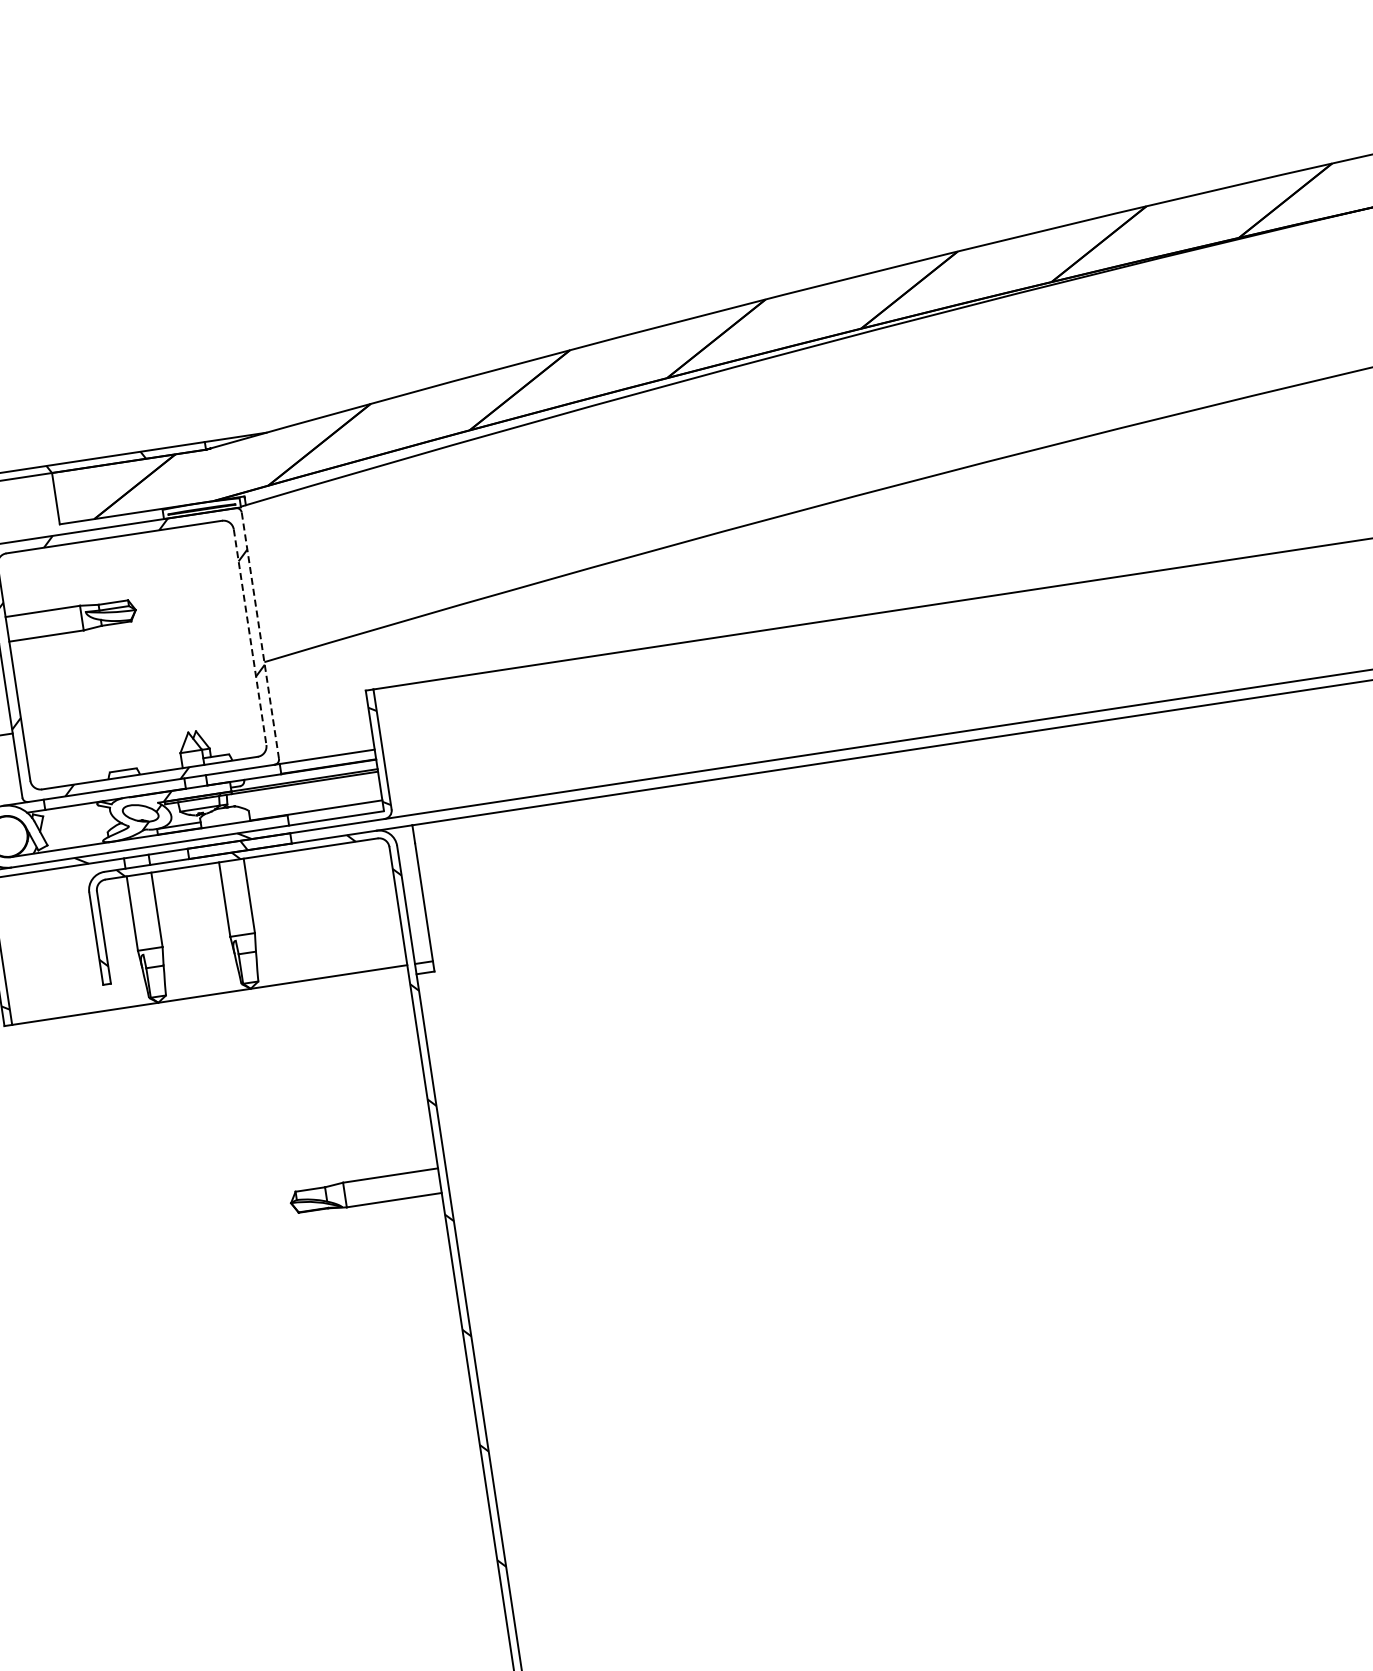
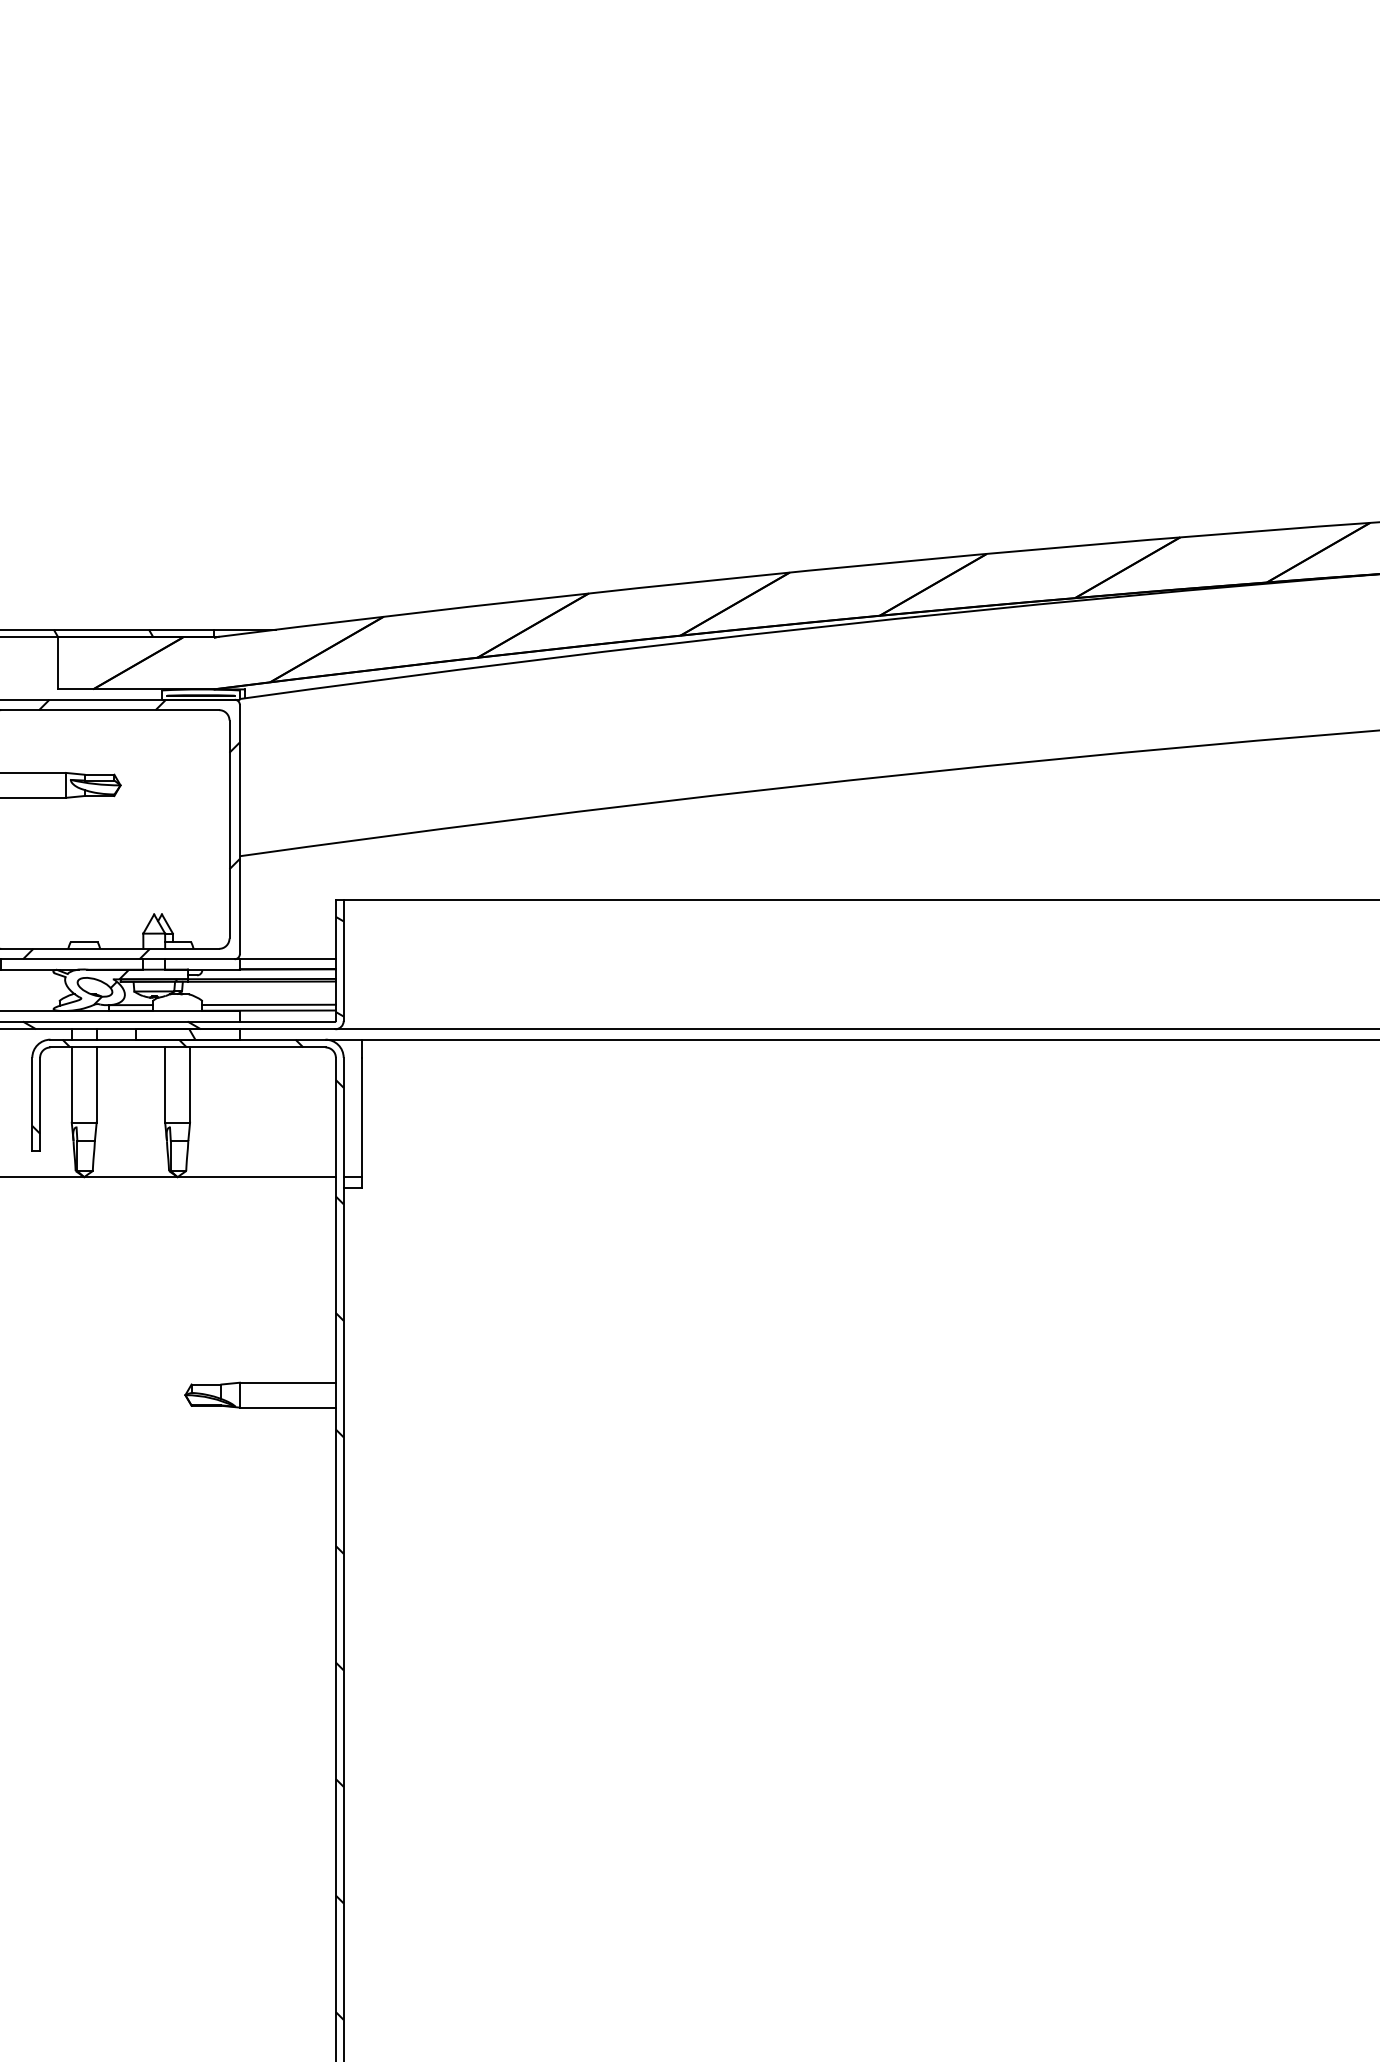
line: (259, 635) -> (239, 829), dashed -> solid
line: (250, 637) -> (229, 829), dashed -> solid
line: (314, 804) -> (268, 1004), added

